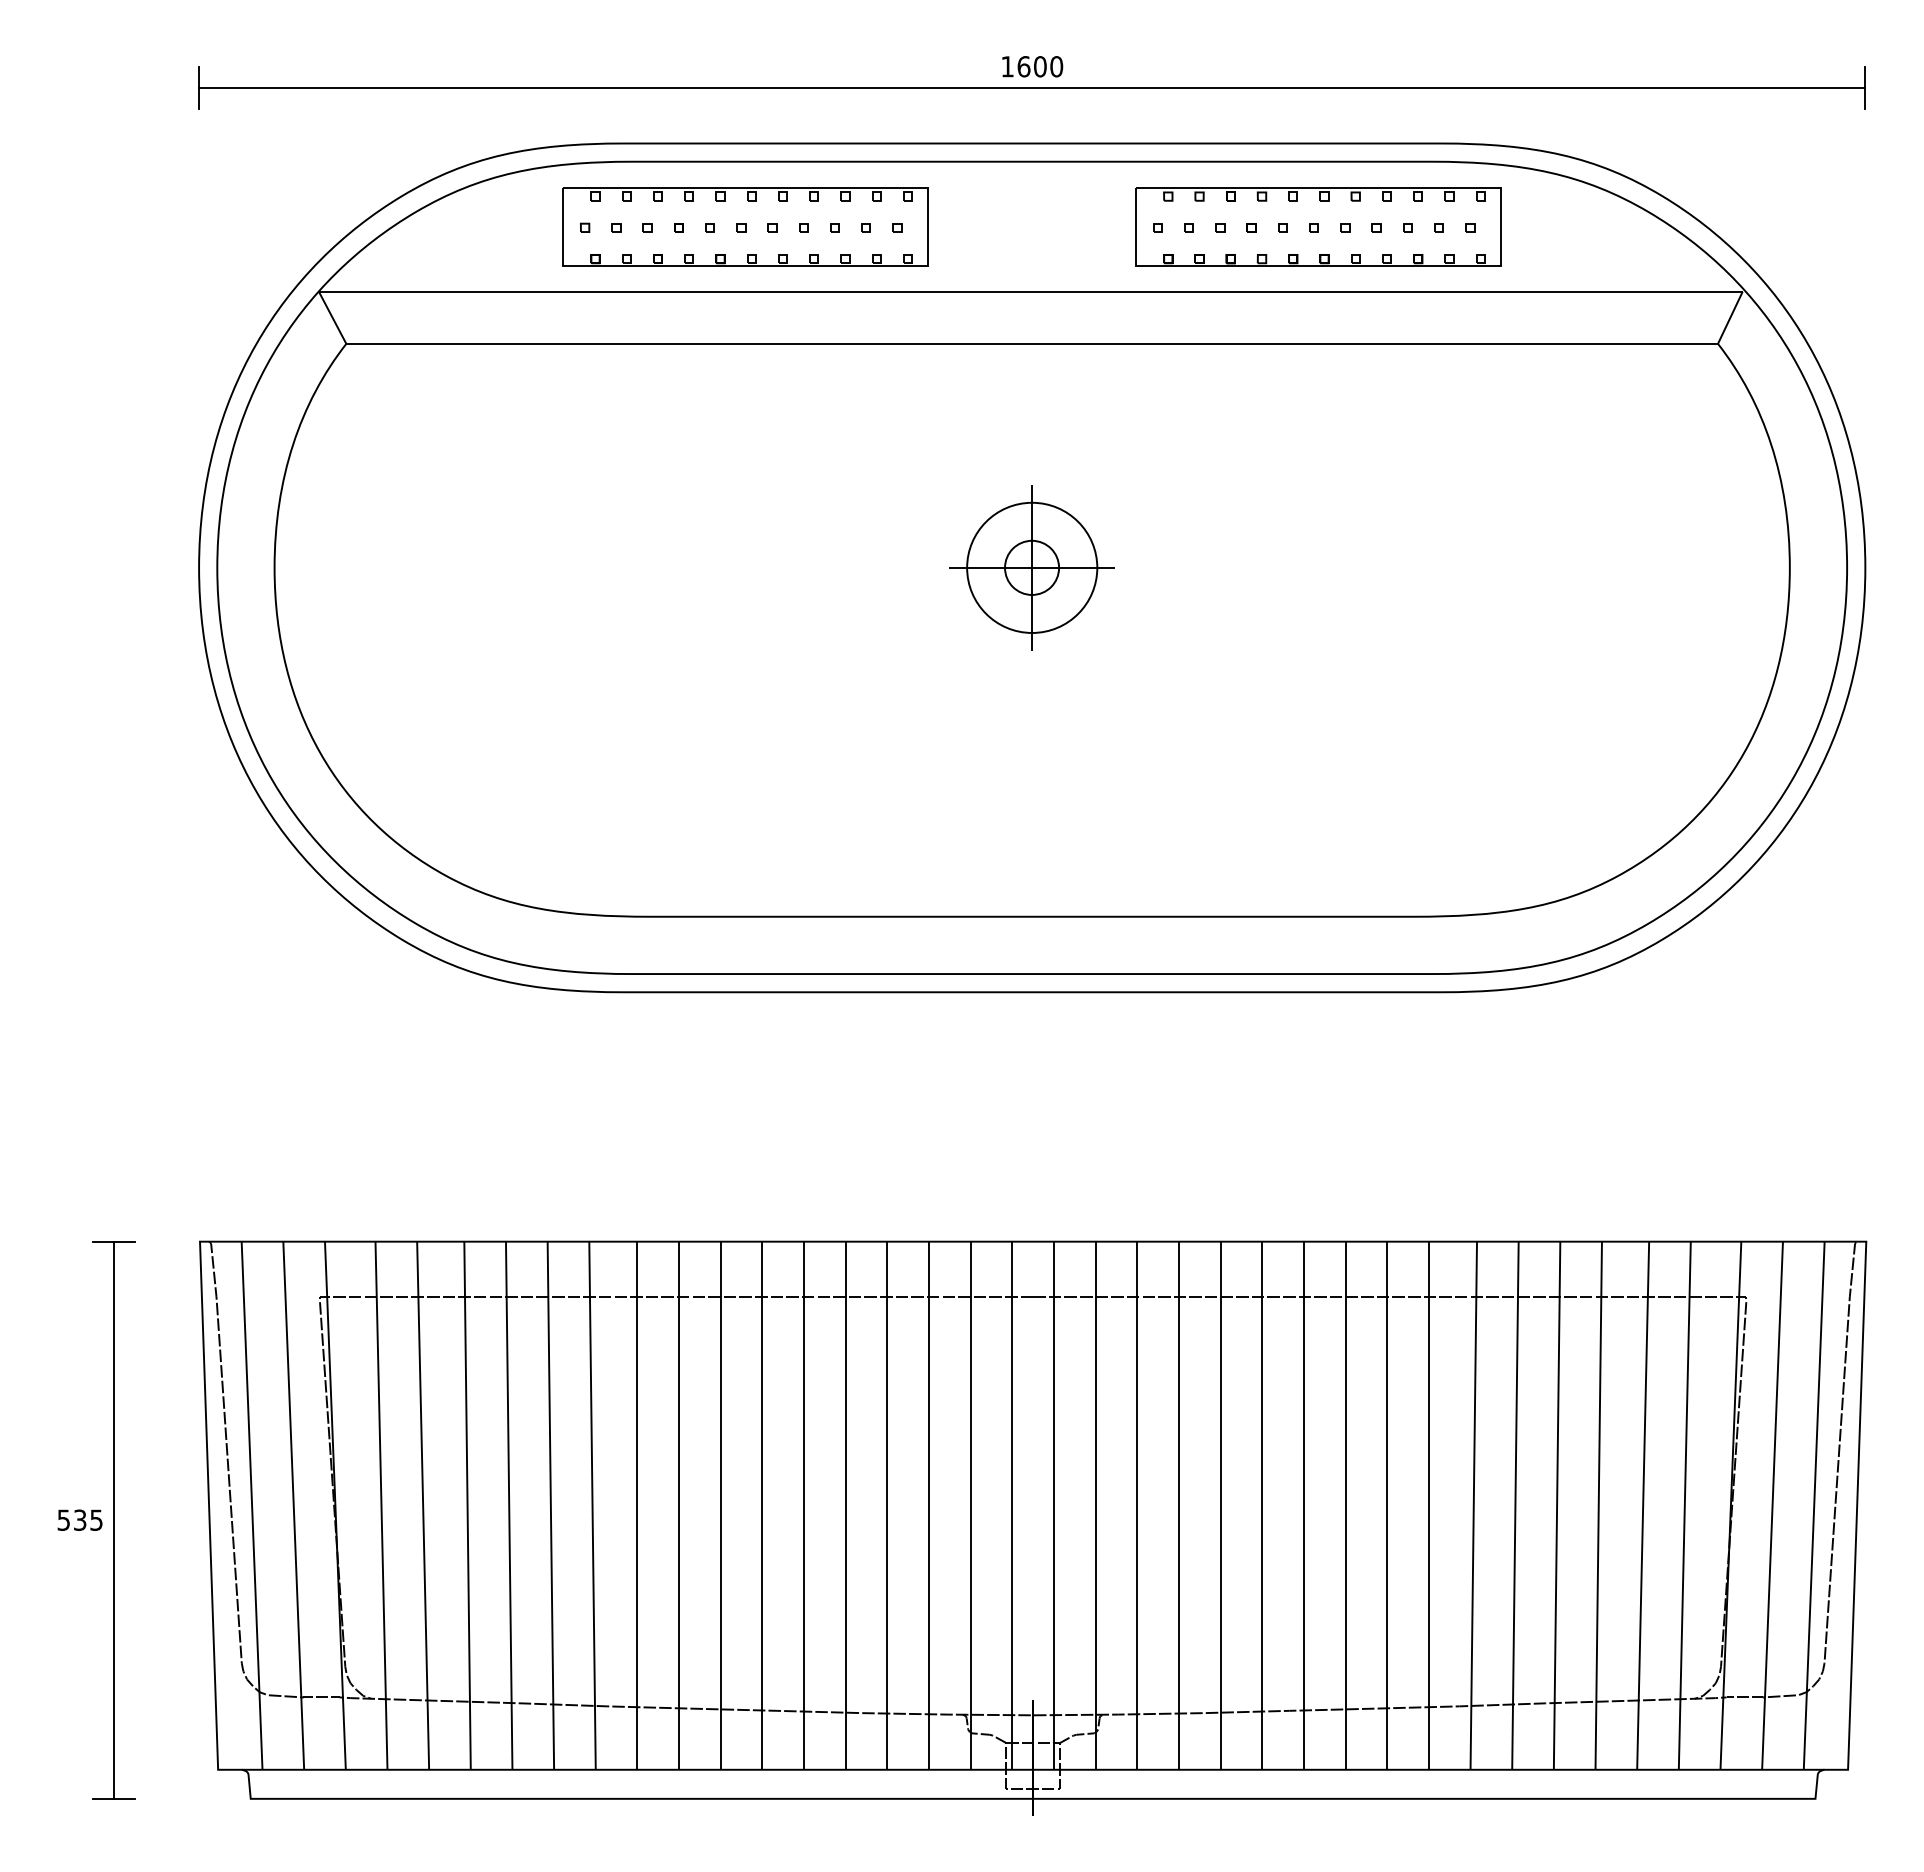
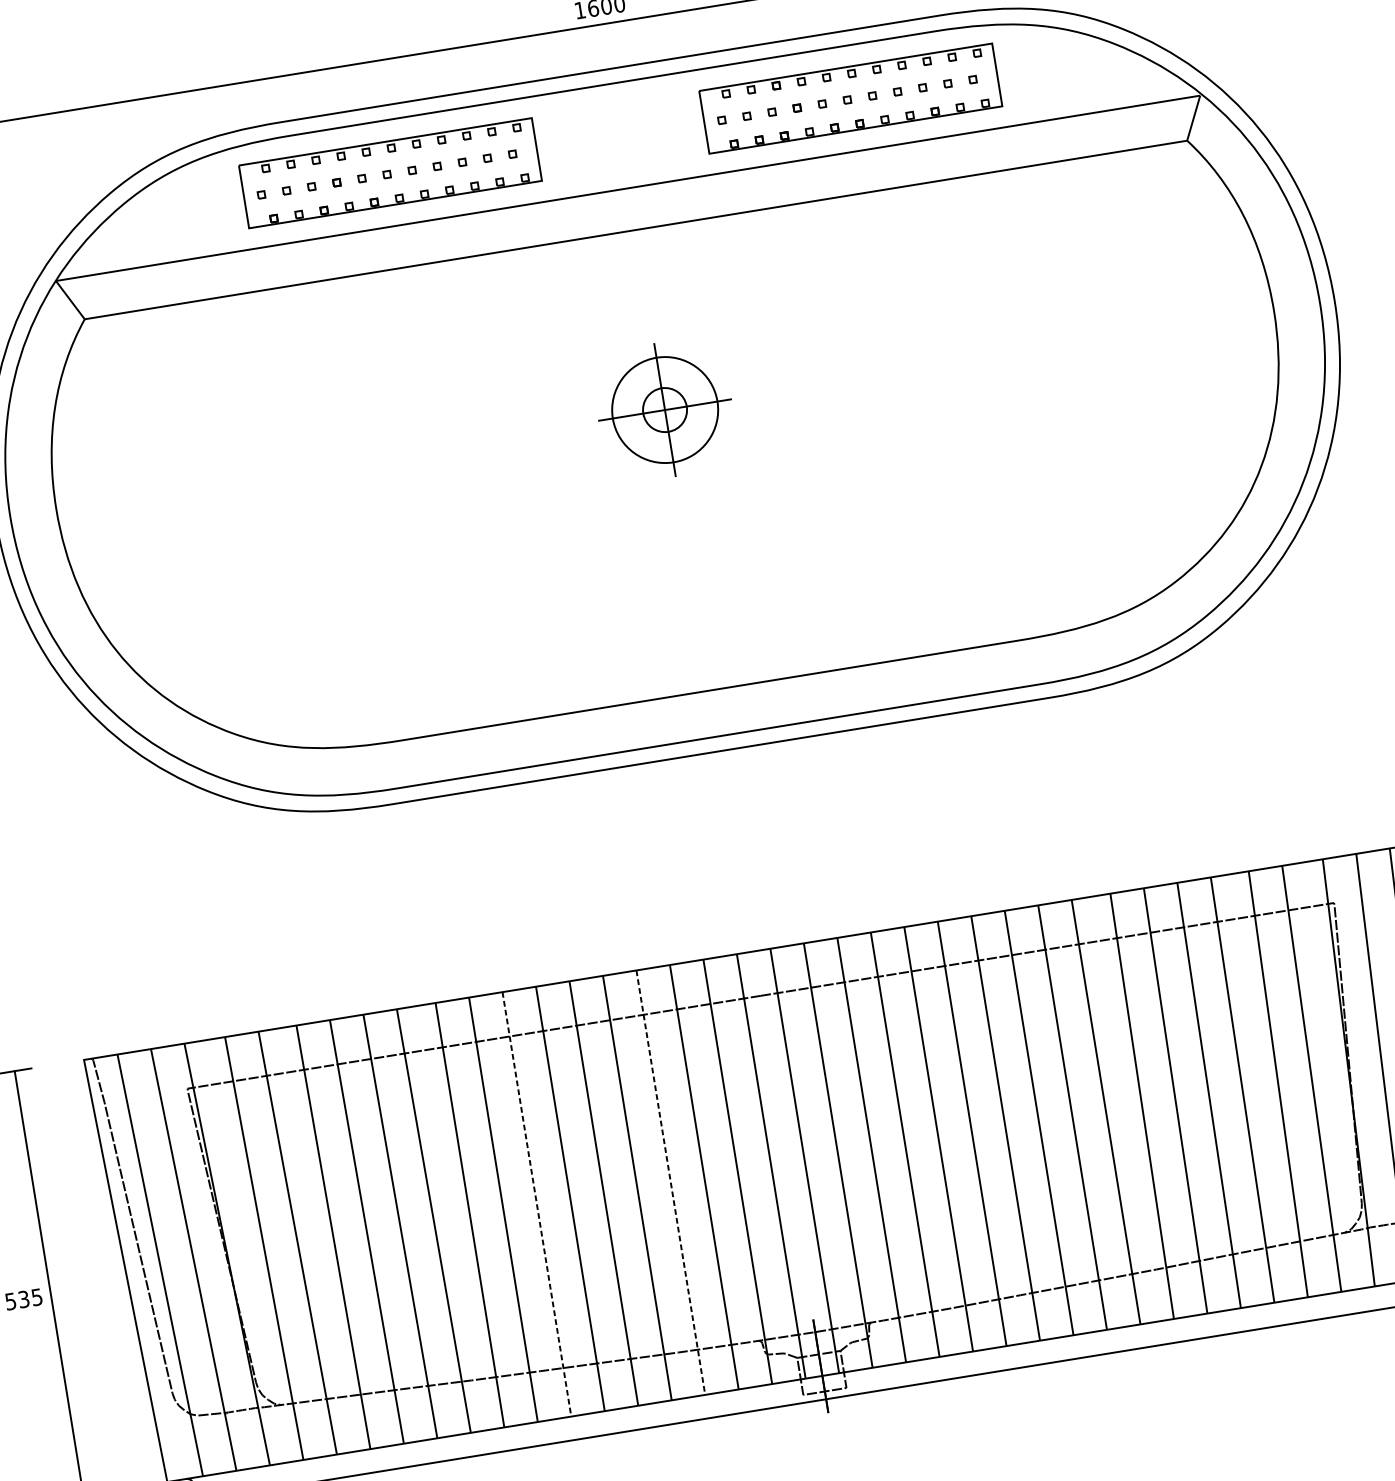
line: (720, 1506) -> (536, 1205), solid -> dashed
line: (887, 1506) -> (671, 1183), solid -> dashed

